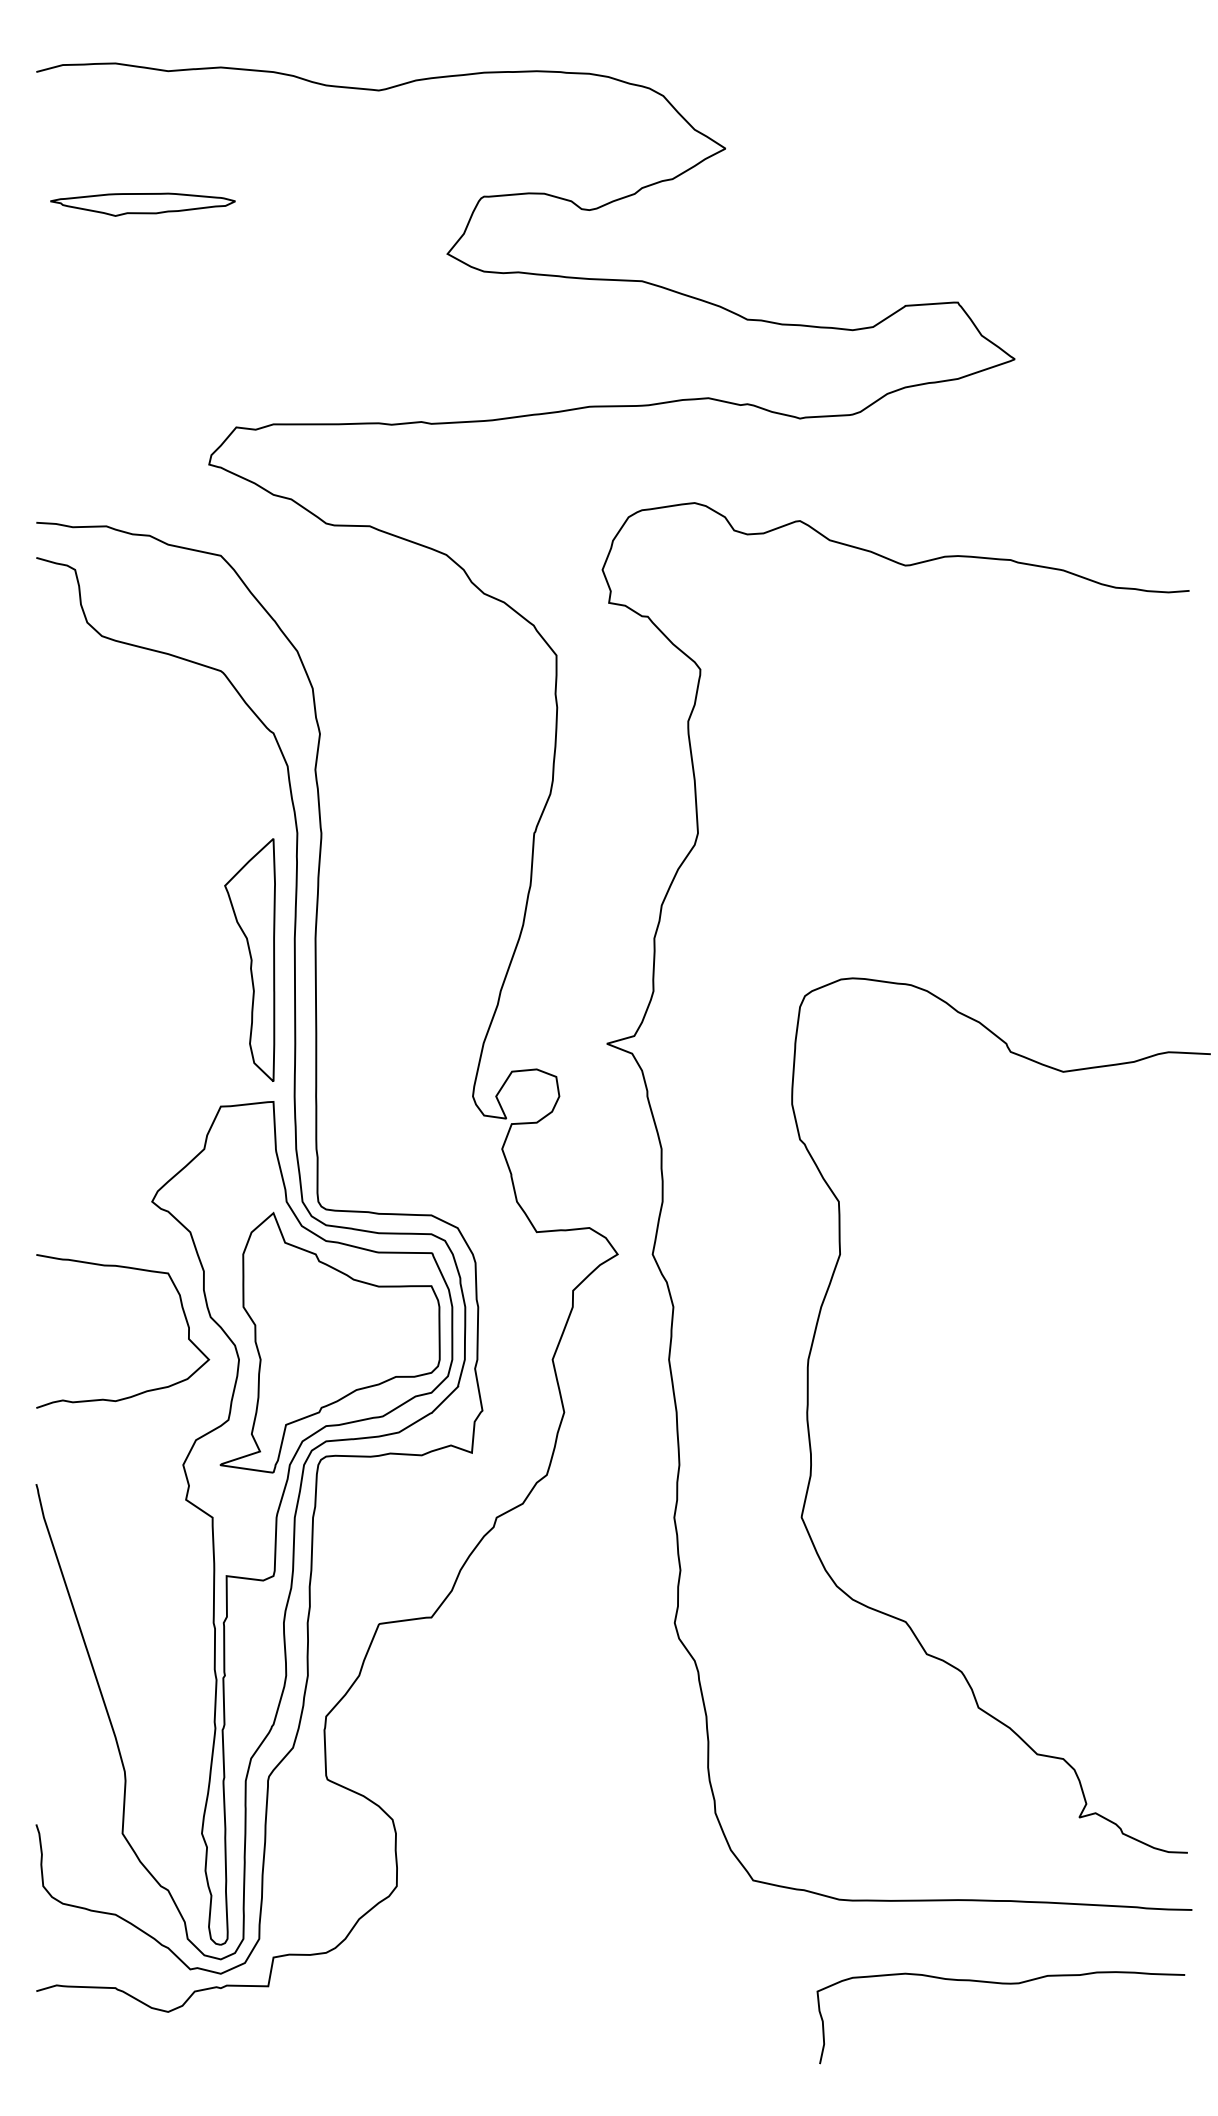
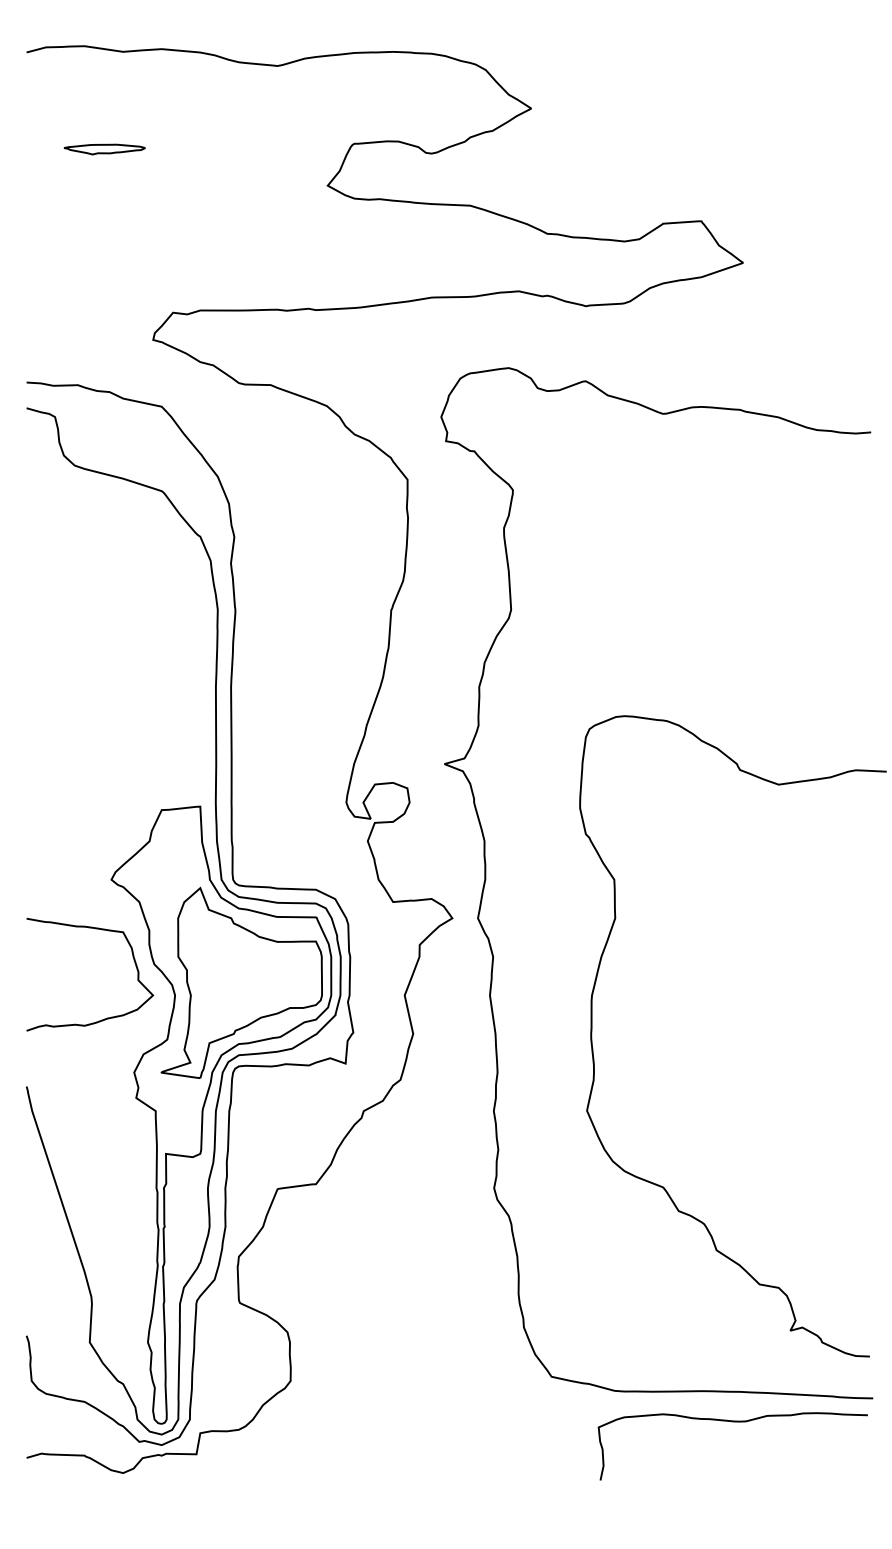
part: (142, 204) -> (104, 149), size x0.6
part: (249, 959) -> (182, 702), removed
curve: (1000, 1984) -> (732, 1422), moved

